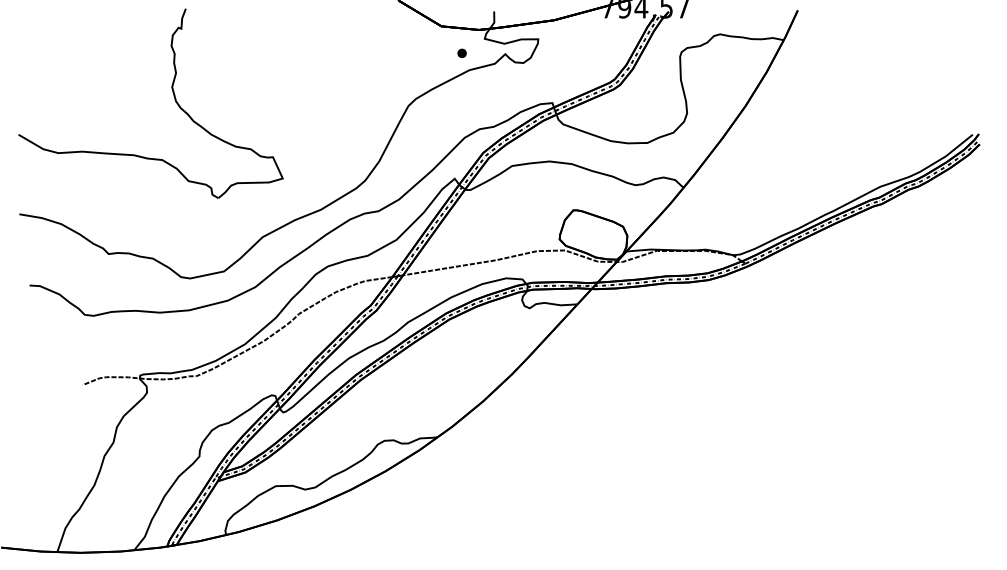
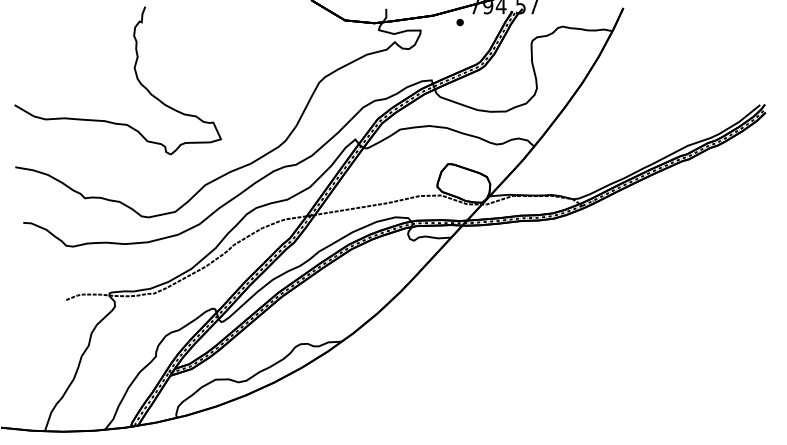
part: (461, 53) -> (459, 22), moved

